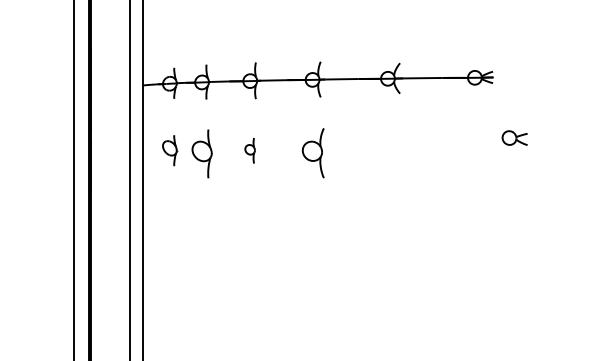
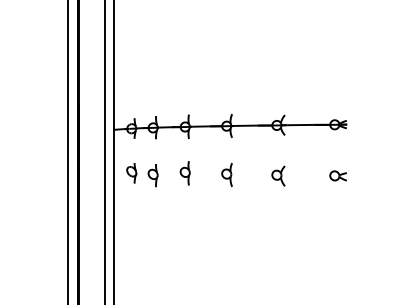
part: (513, 137) -> (337, 175), moved
part: (249, 150) -> (184, 173), size x1.43
part: (312, 152) -> (226, 174), size x0.71
part: (201, 153) -> (152, 175), size x0.71
part: (390, 153) -> (278, 175), added

